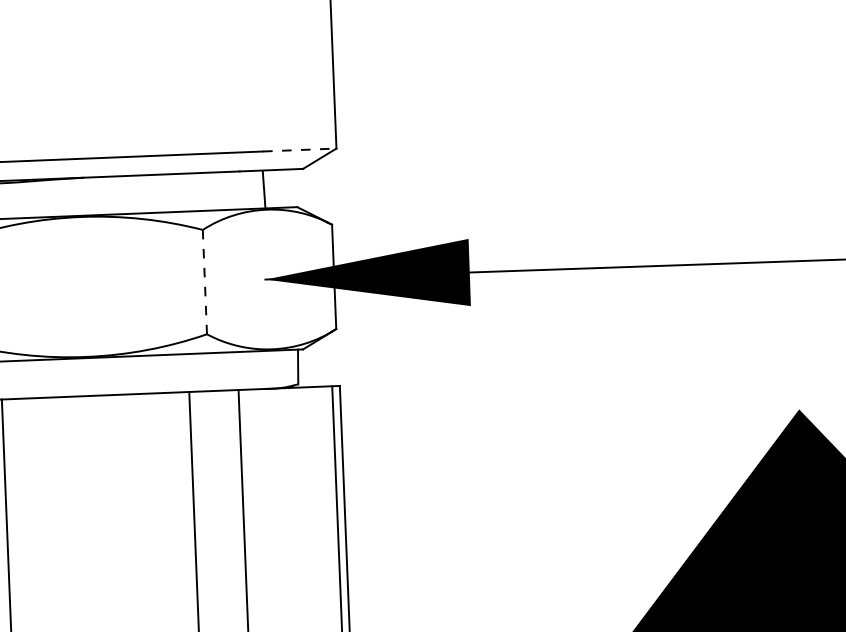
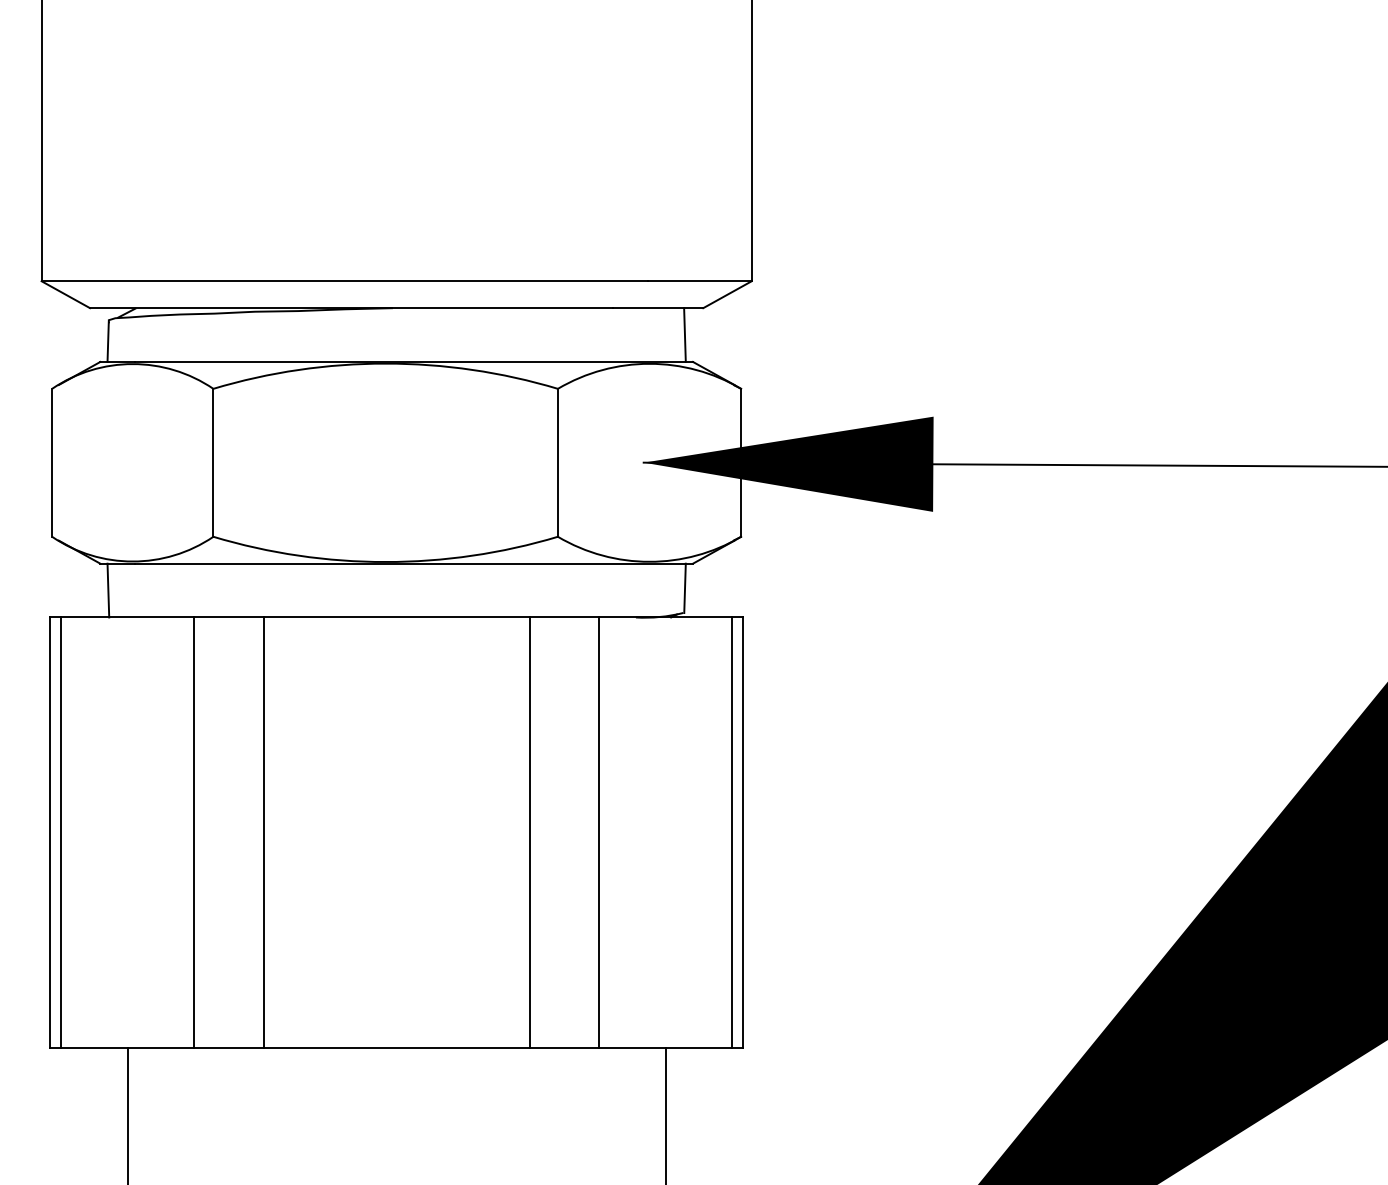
line: (299, 150) -> (699, 281), dashed -> solid
line: (263, 189) -> (684, 334), moved
line: (204, 281) -> (557, 462), dashed -> solid

